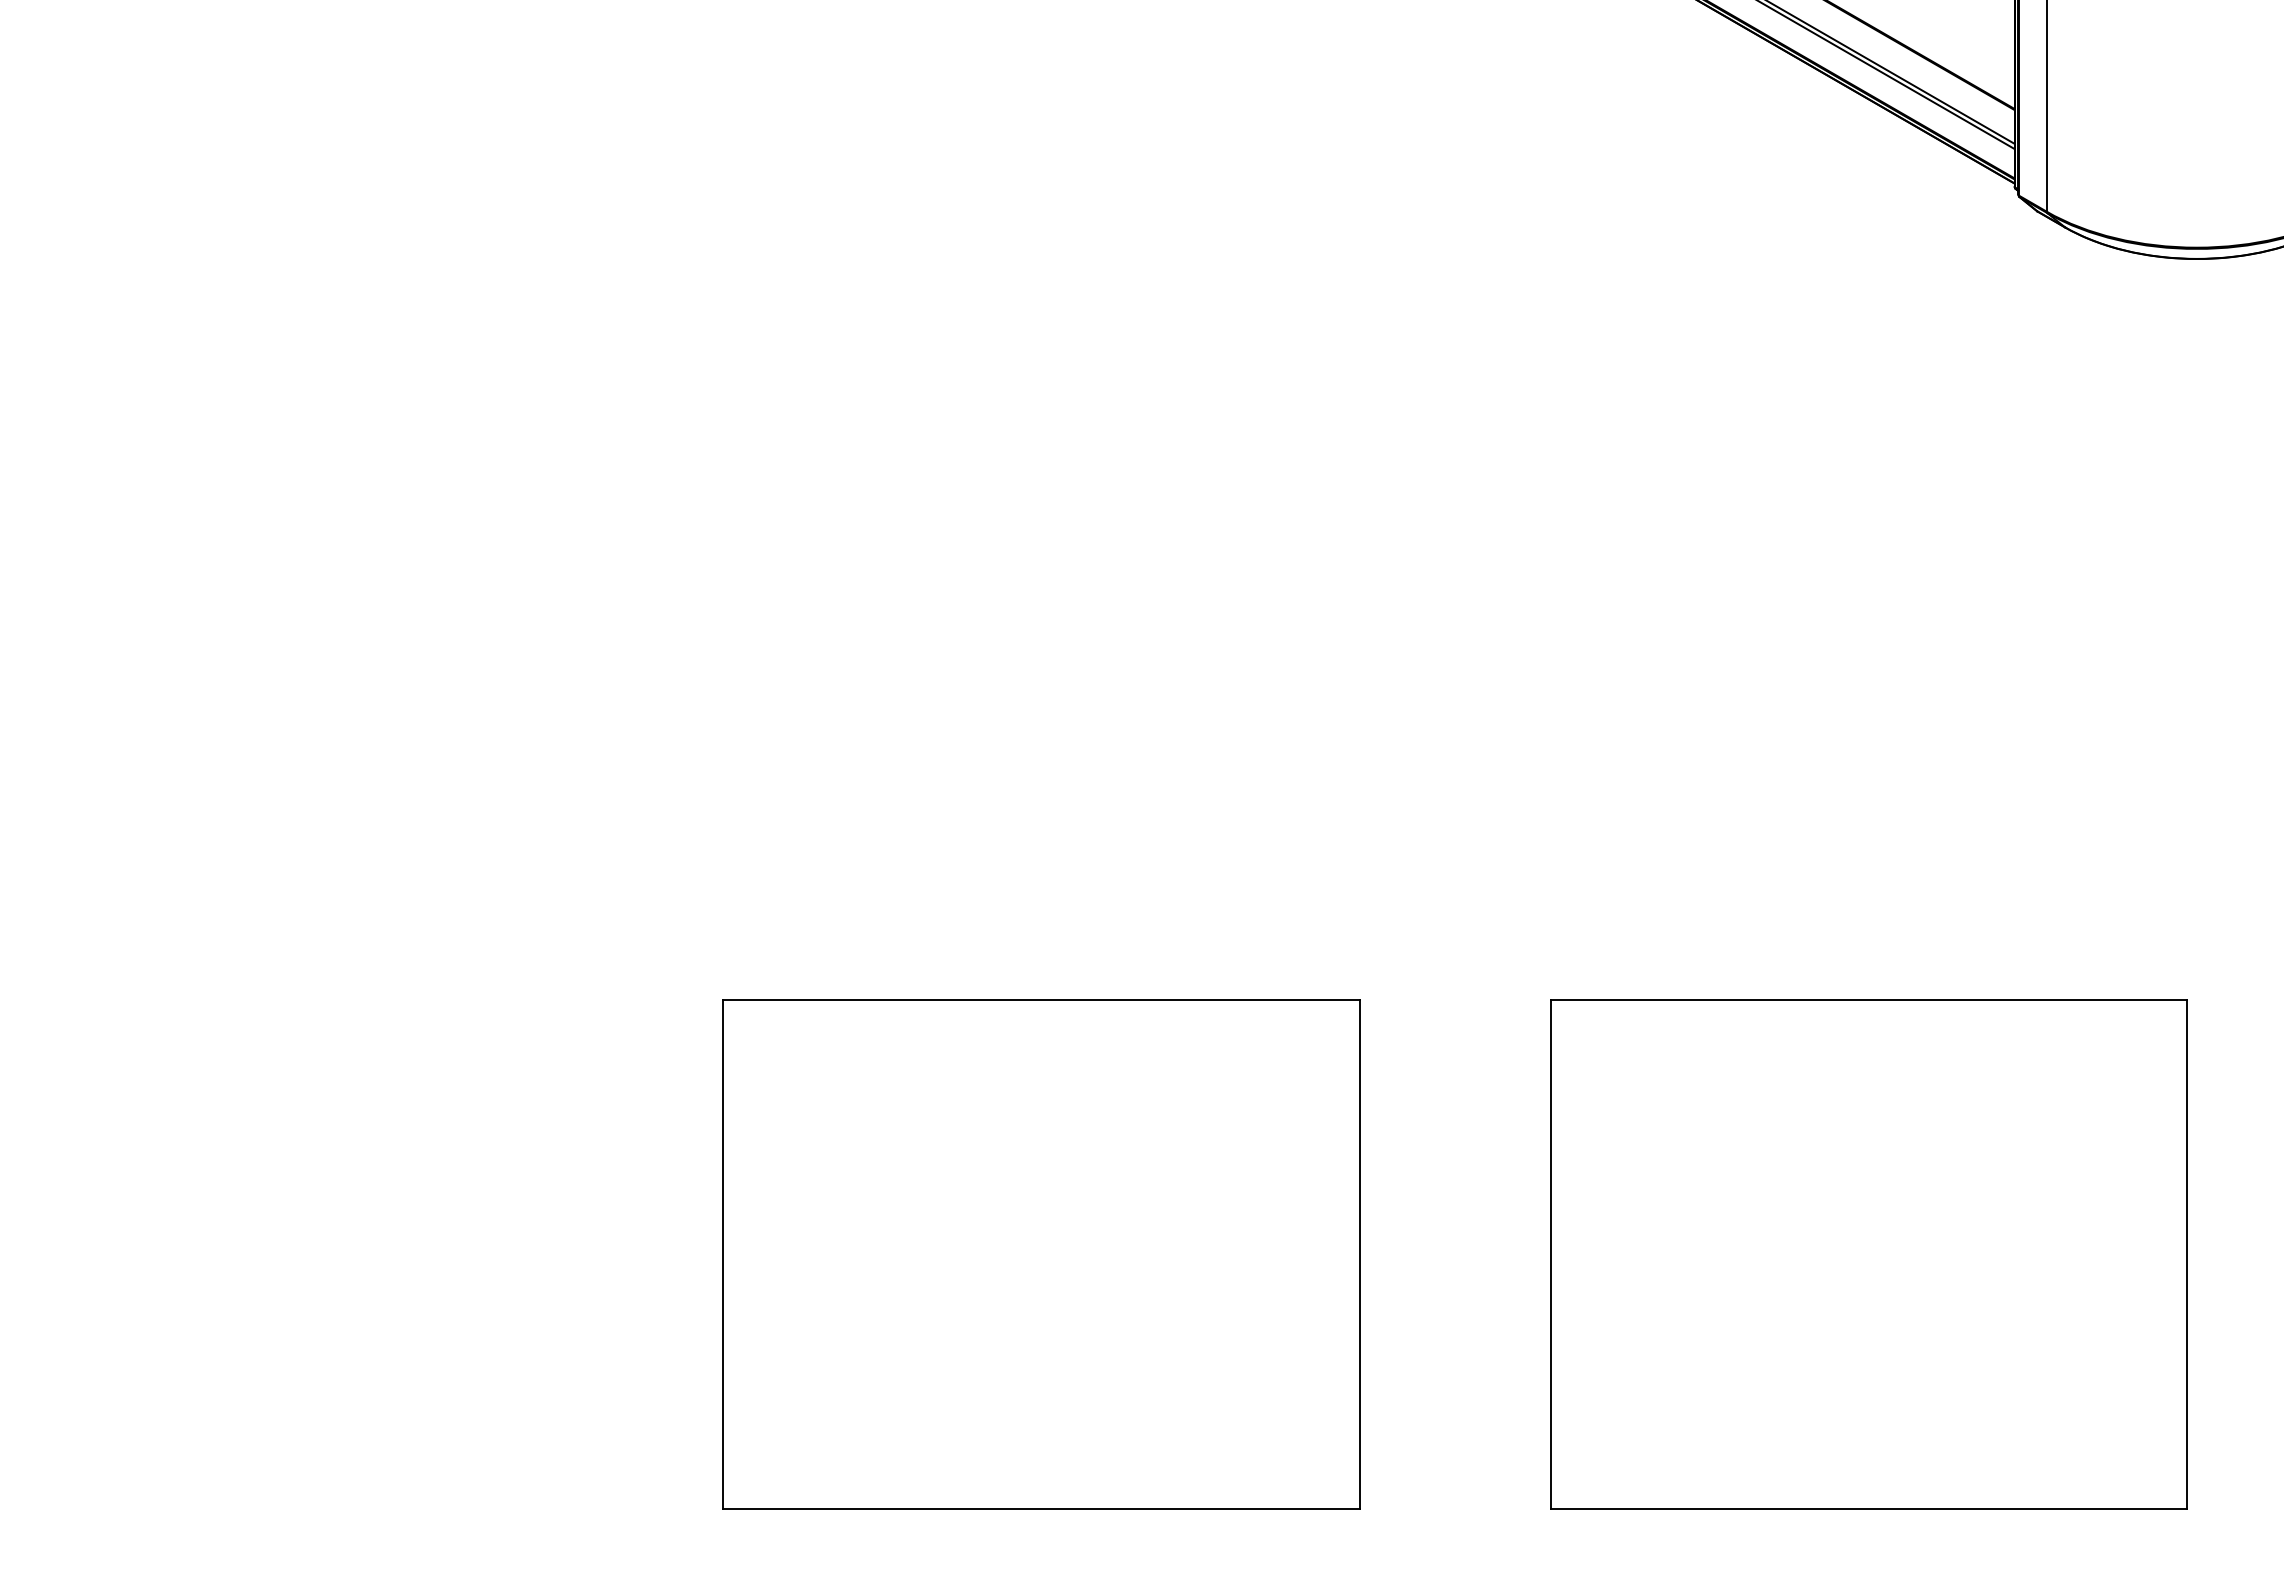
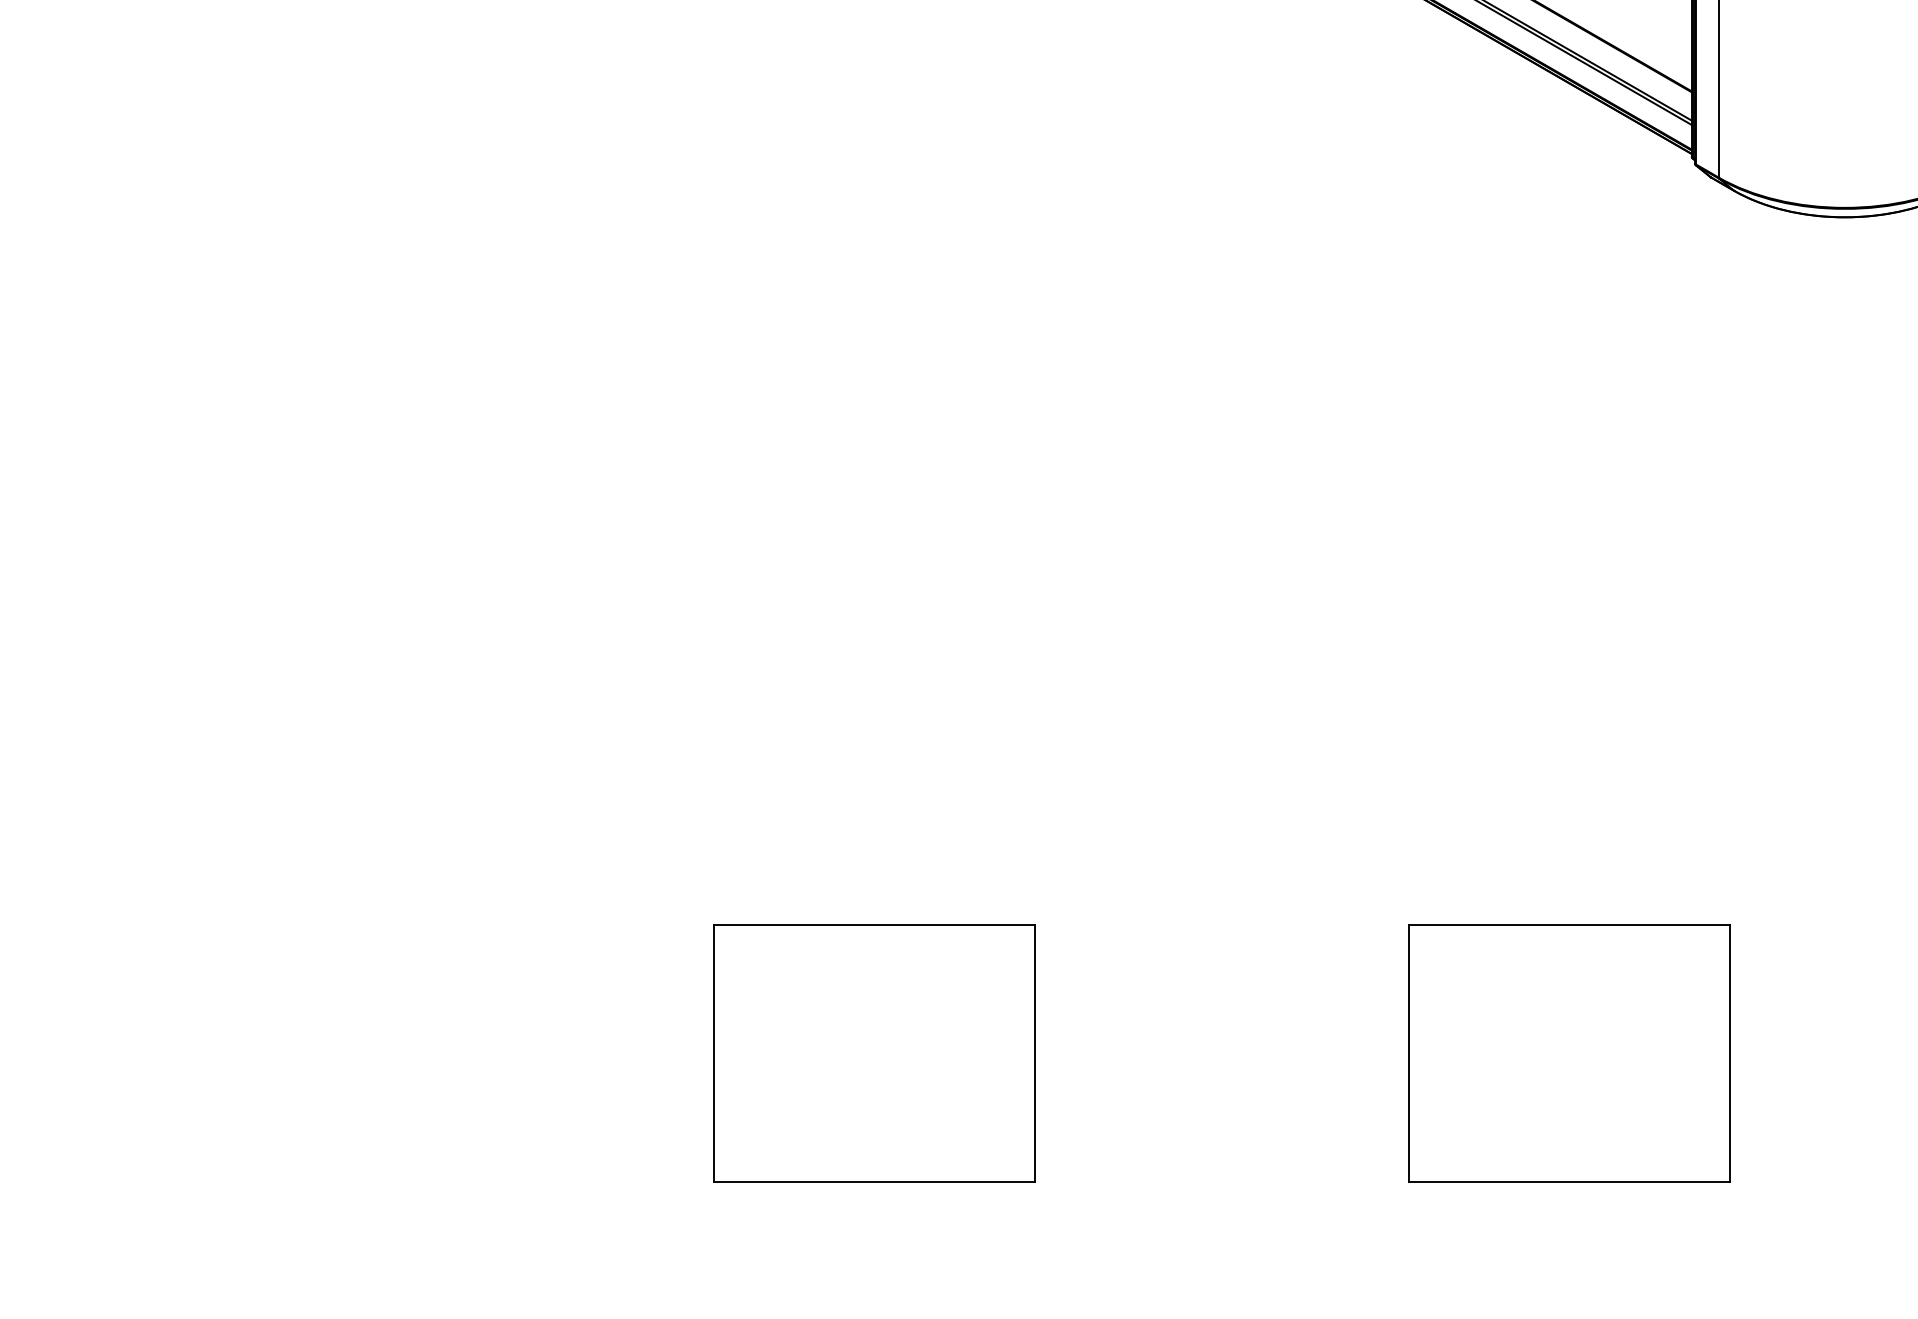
part: (1041, 1254) -> (874, 1053), size x0.6
part: (1868, 1254) -> (1569, 1053), size x0.6

